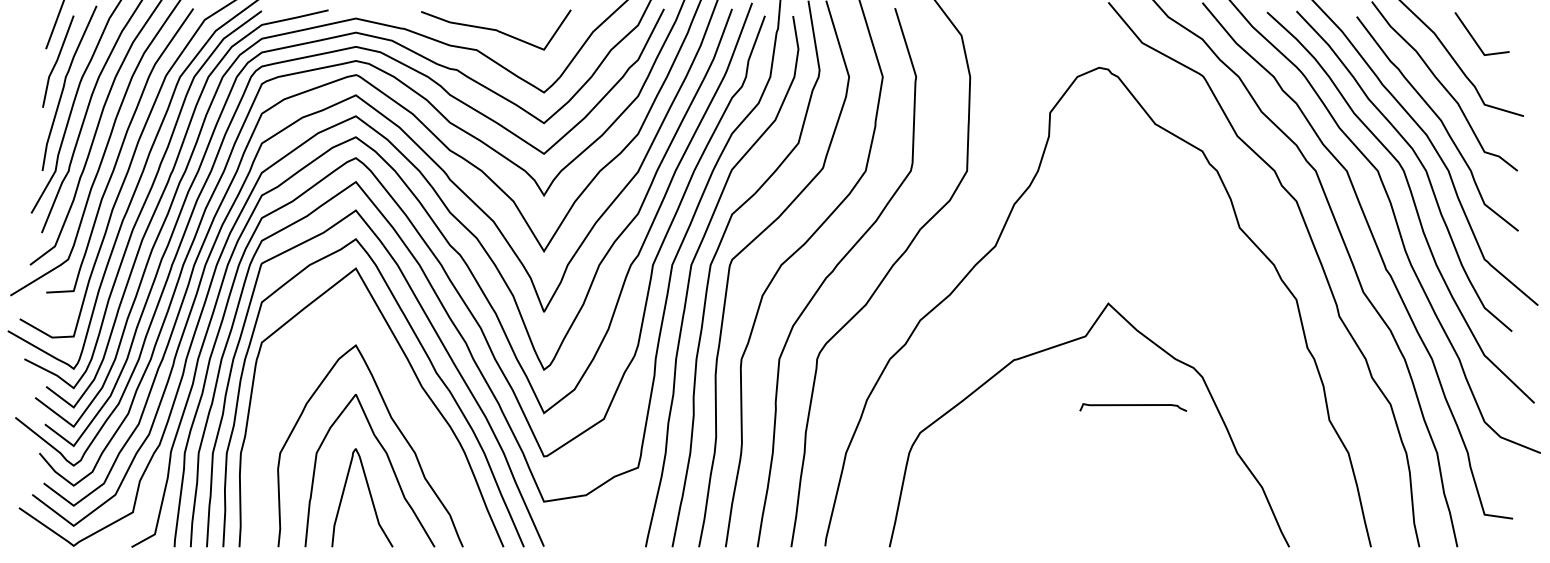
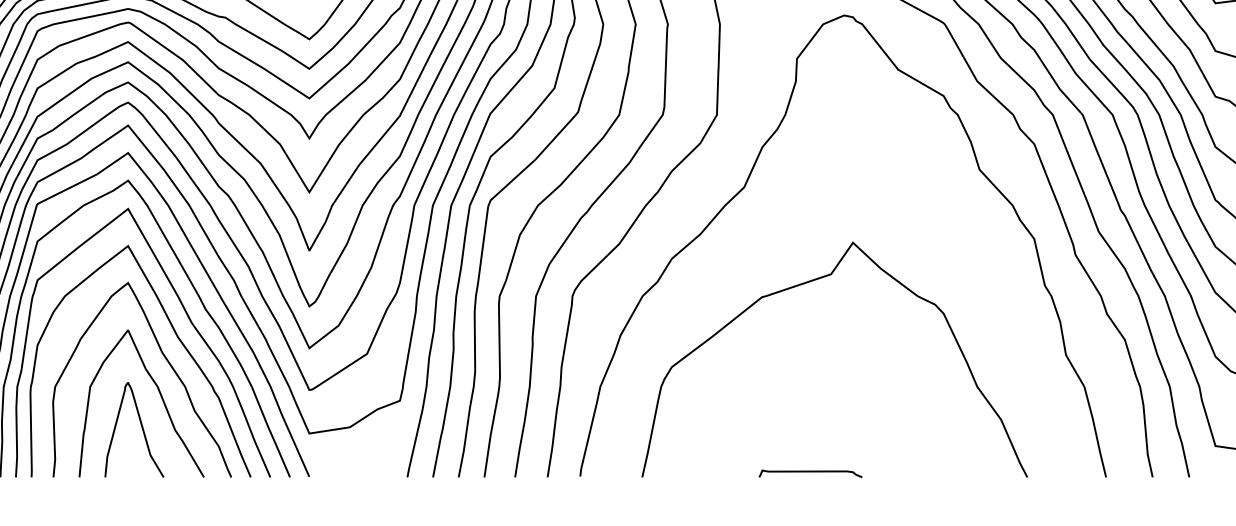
curve: (407, 403) -> (177, 338), added
curve: (1133, 405) -> (810, 471), moved

